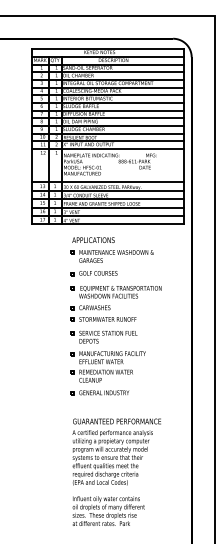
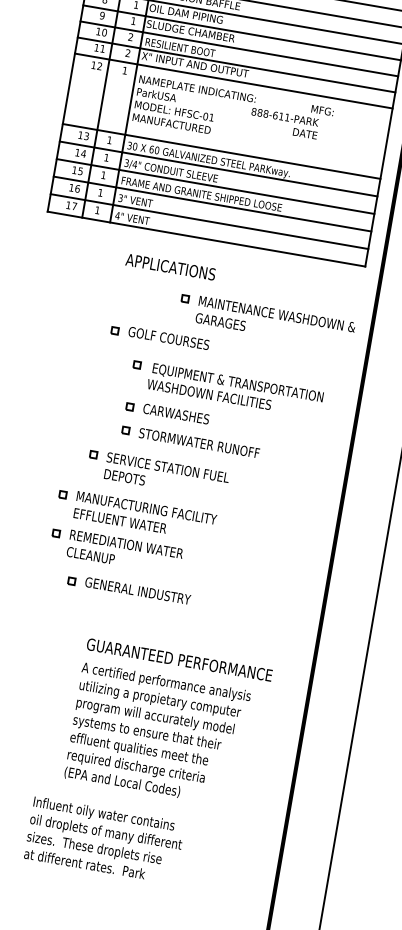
part: (111, 256) -> (264, 320), moved
part: (115, 303) -> (221, 412), moved
part: (107, 366) -> (131, 532), moved
text: (116, 451) -> (167, 722), moved

